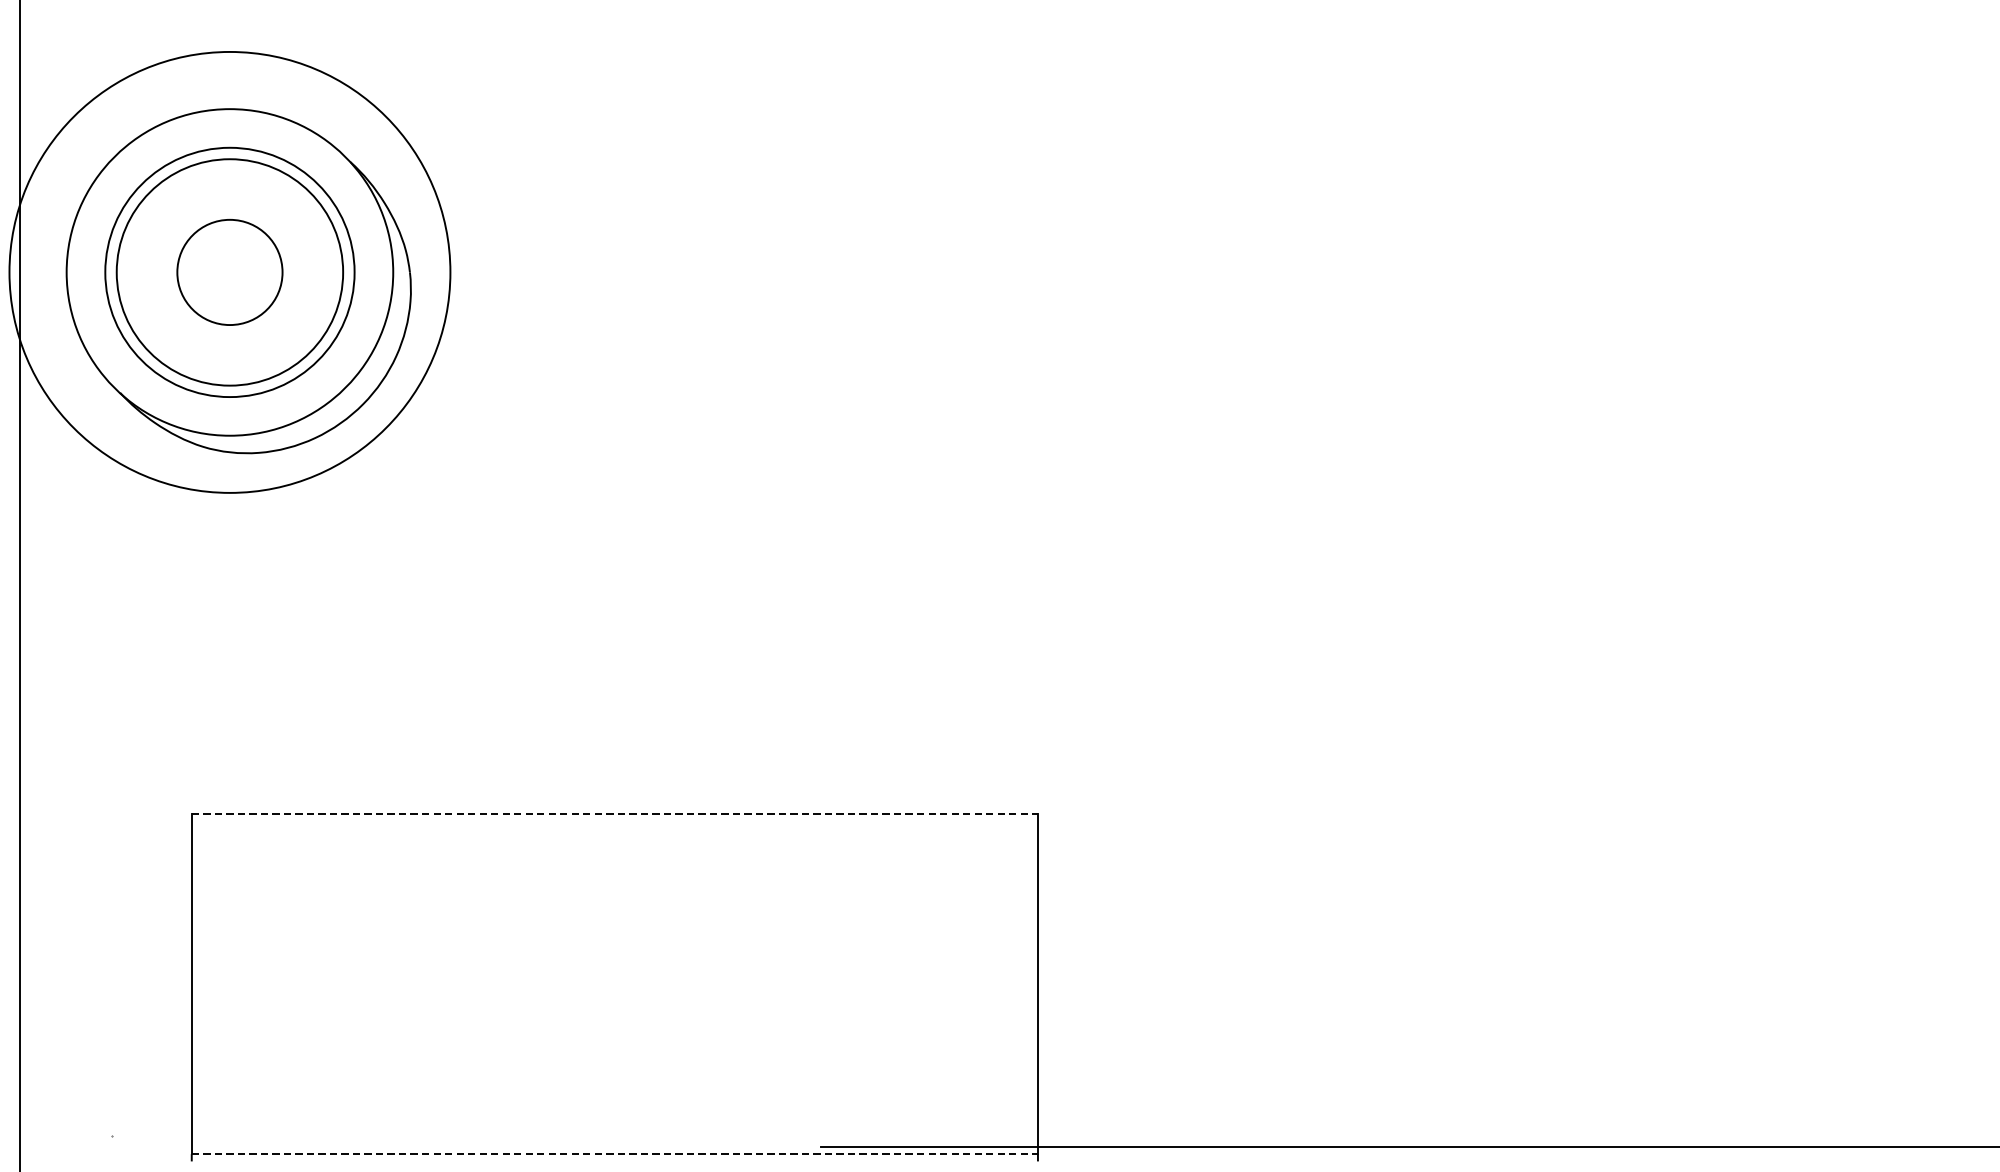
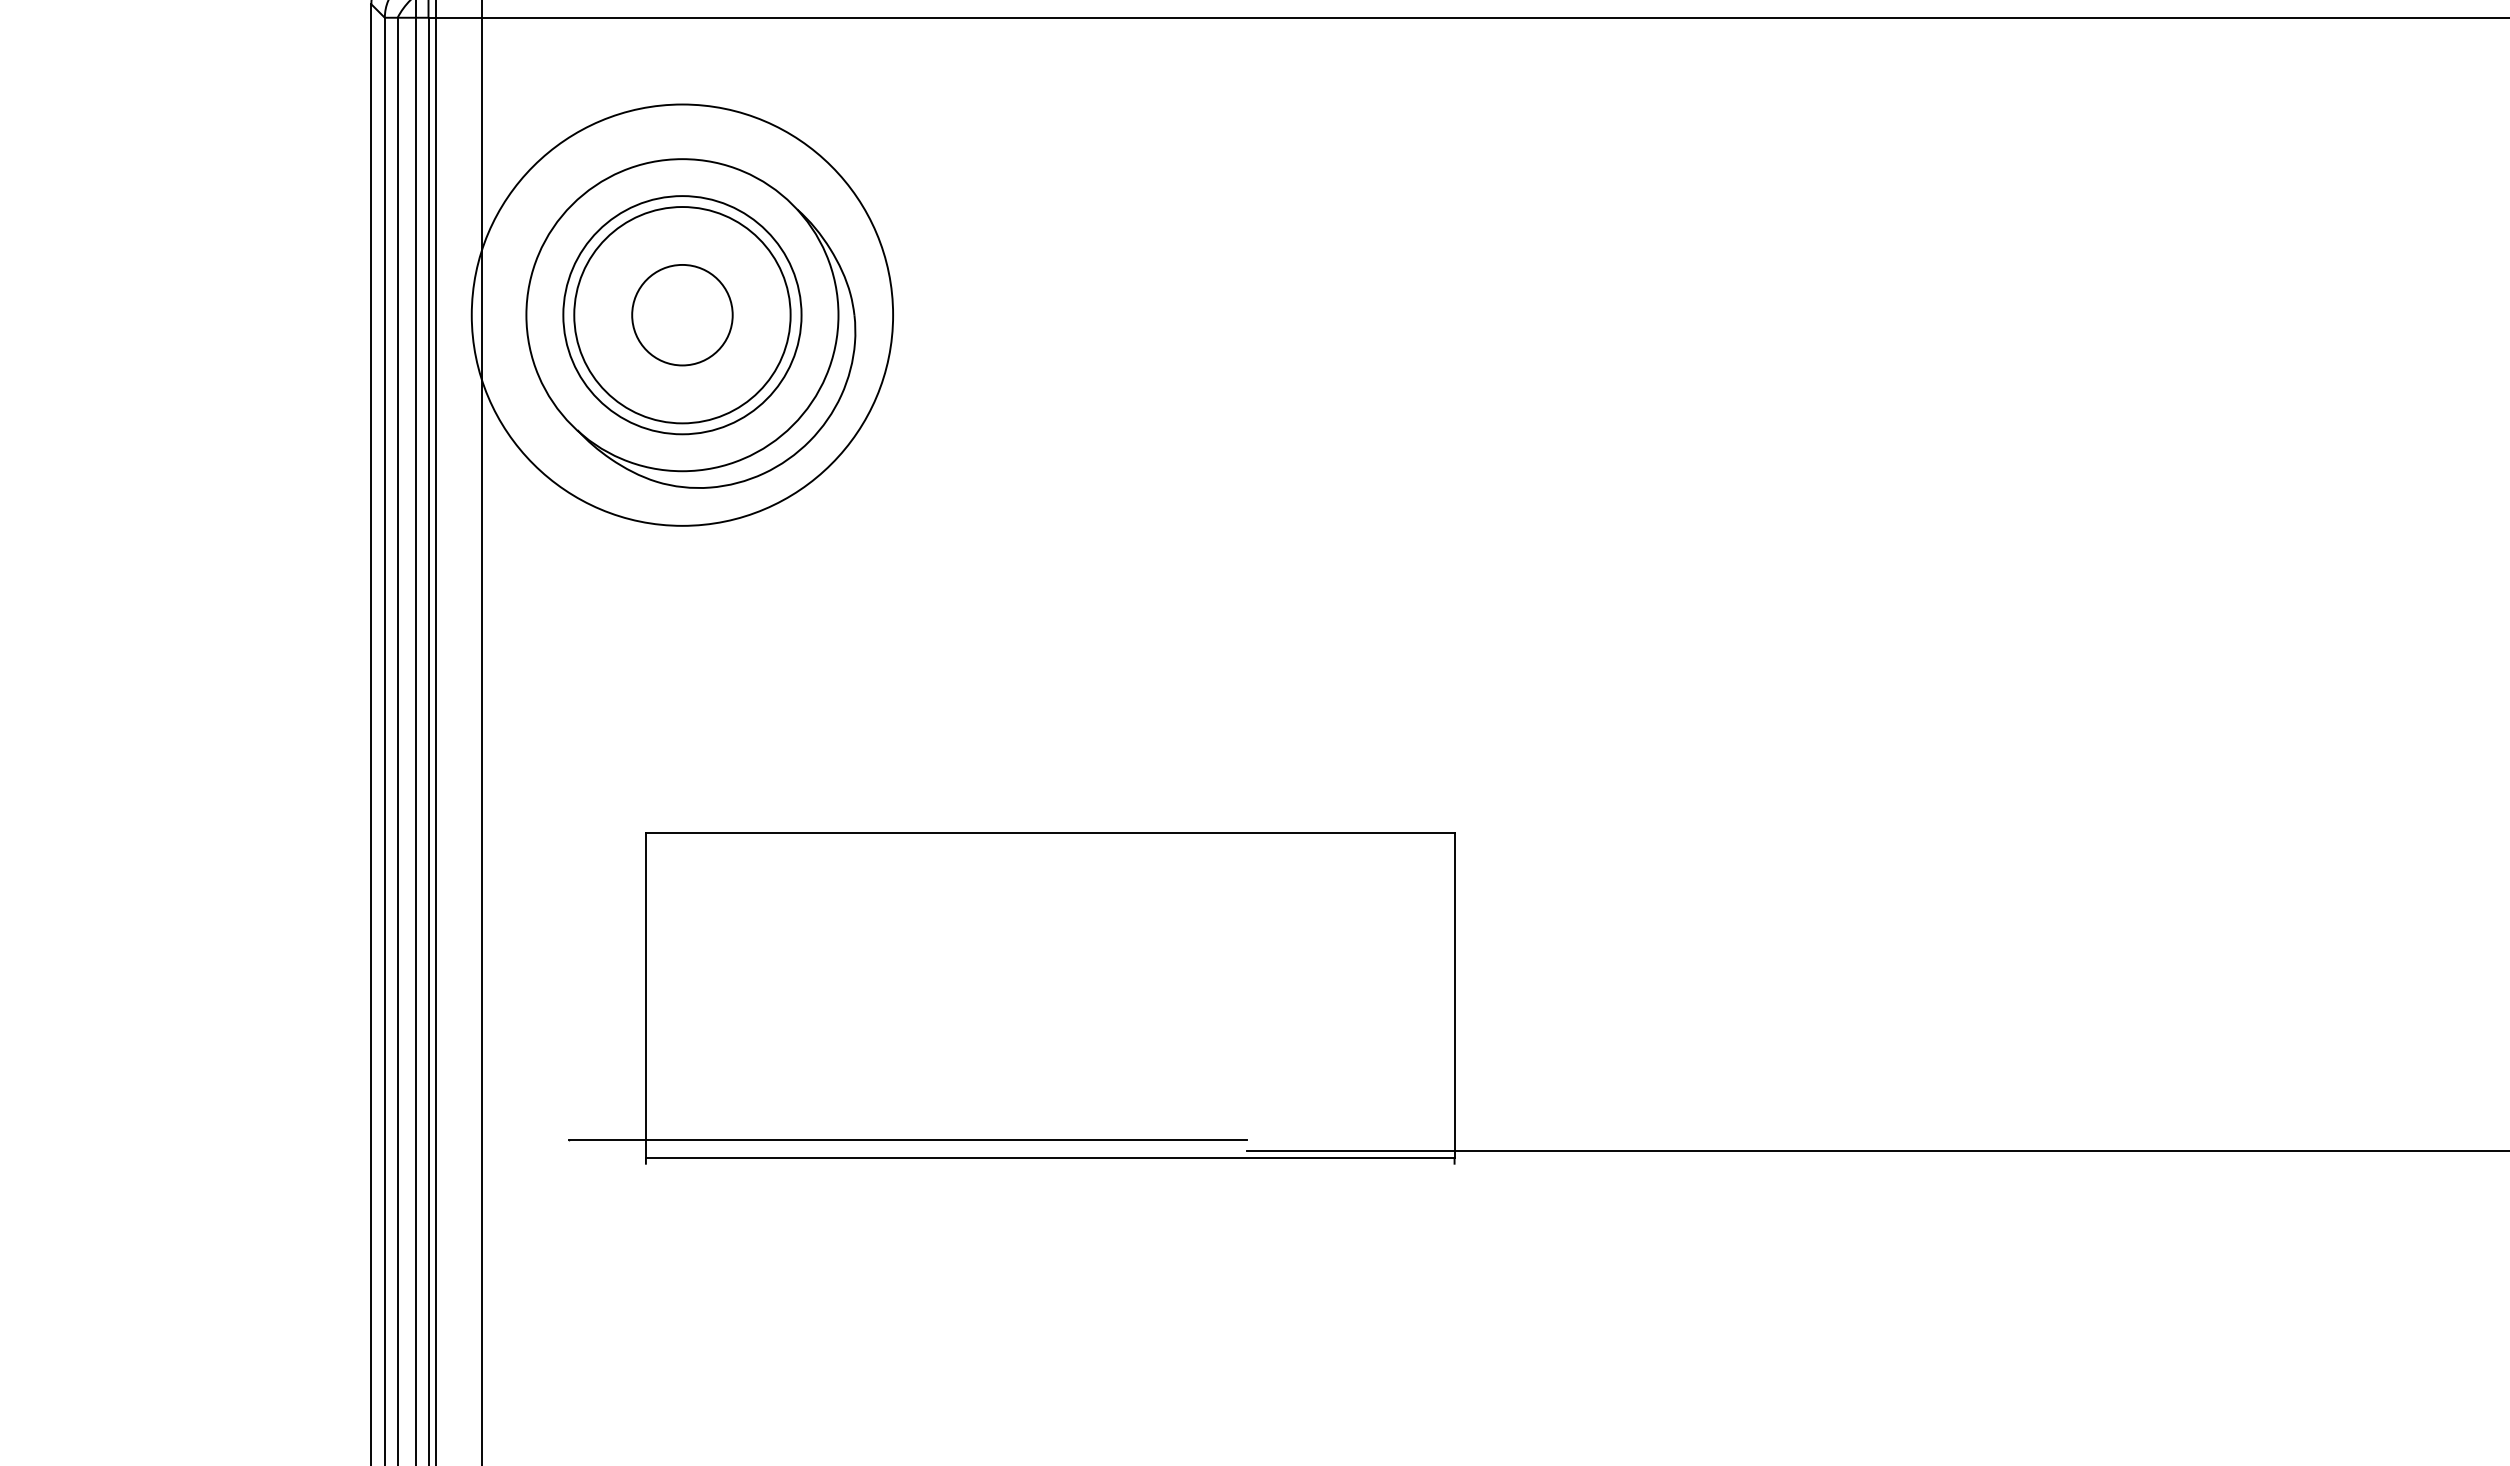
line: (615, 814) -> (1050, 833), dashed -> solid
line: (465, 1135) -> (907, 1139), added
line: (615, 1153) -> (1050, 1157), dashed -> solid

